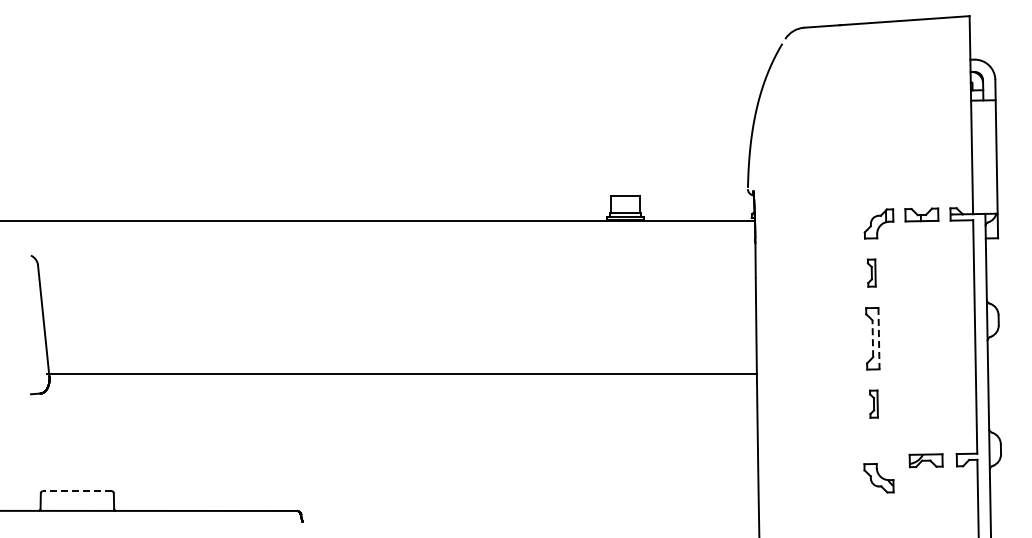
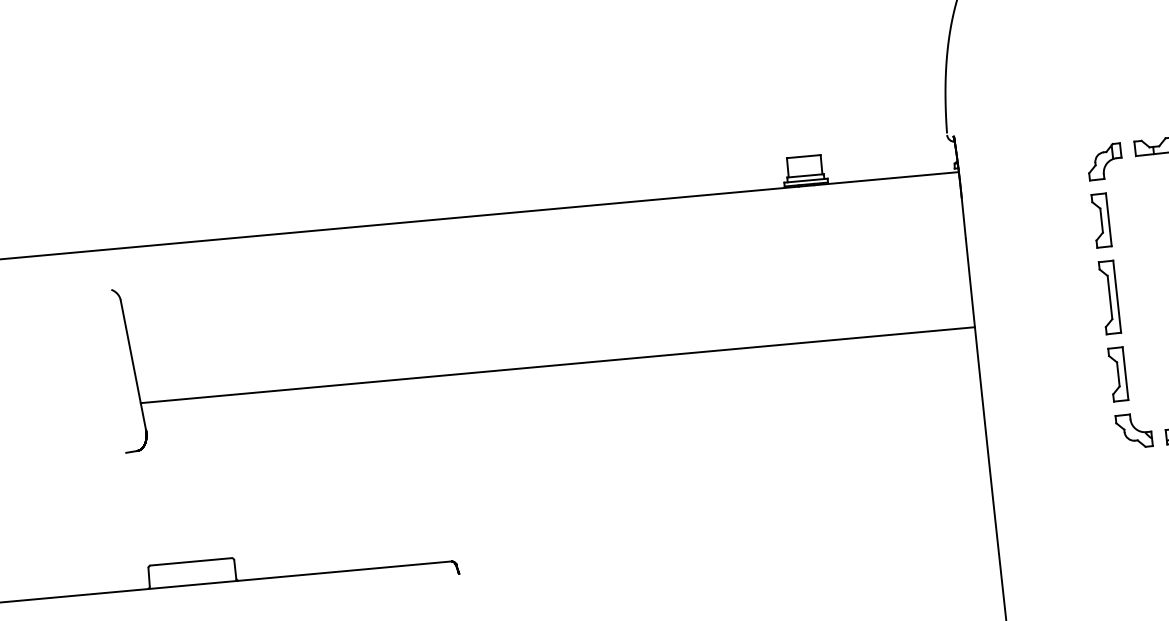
part: (871, 272) -> (1101, 219), size x1.67
line: (872, 338) -> (1109, 297), dashed -> solid
line: (878, 338) -> (1116, 296), dashed -> solid
line: (401, 374) -> (557, 365), moved
part: (873, 403) -> (1117, 373), size x1.67
part: (878, 478) -> (1133, 431), moved
line: (76, 491) -> (190, 562), dashed -> solid

